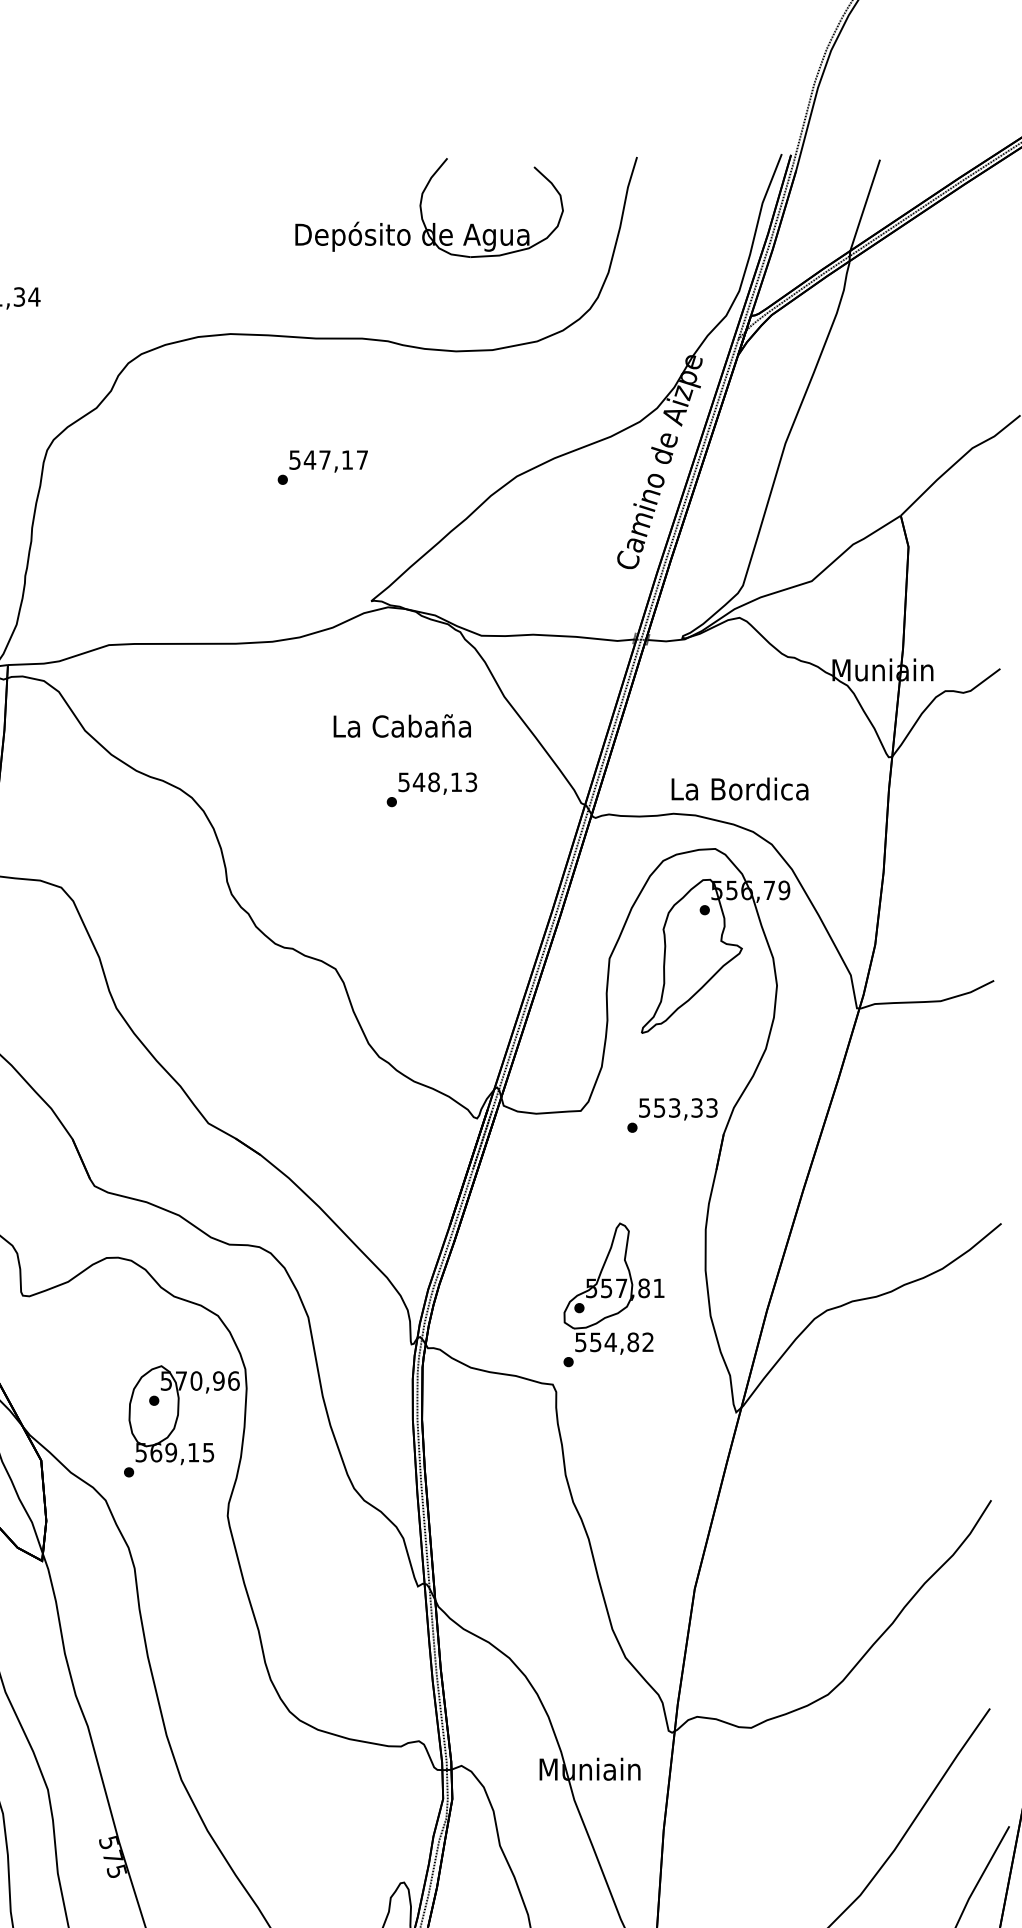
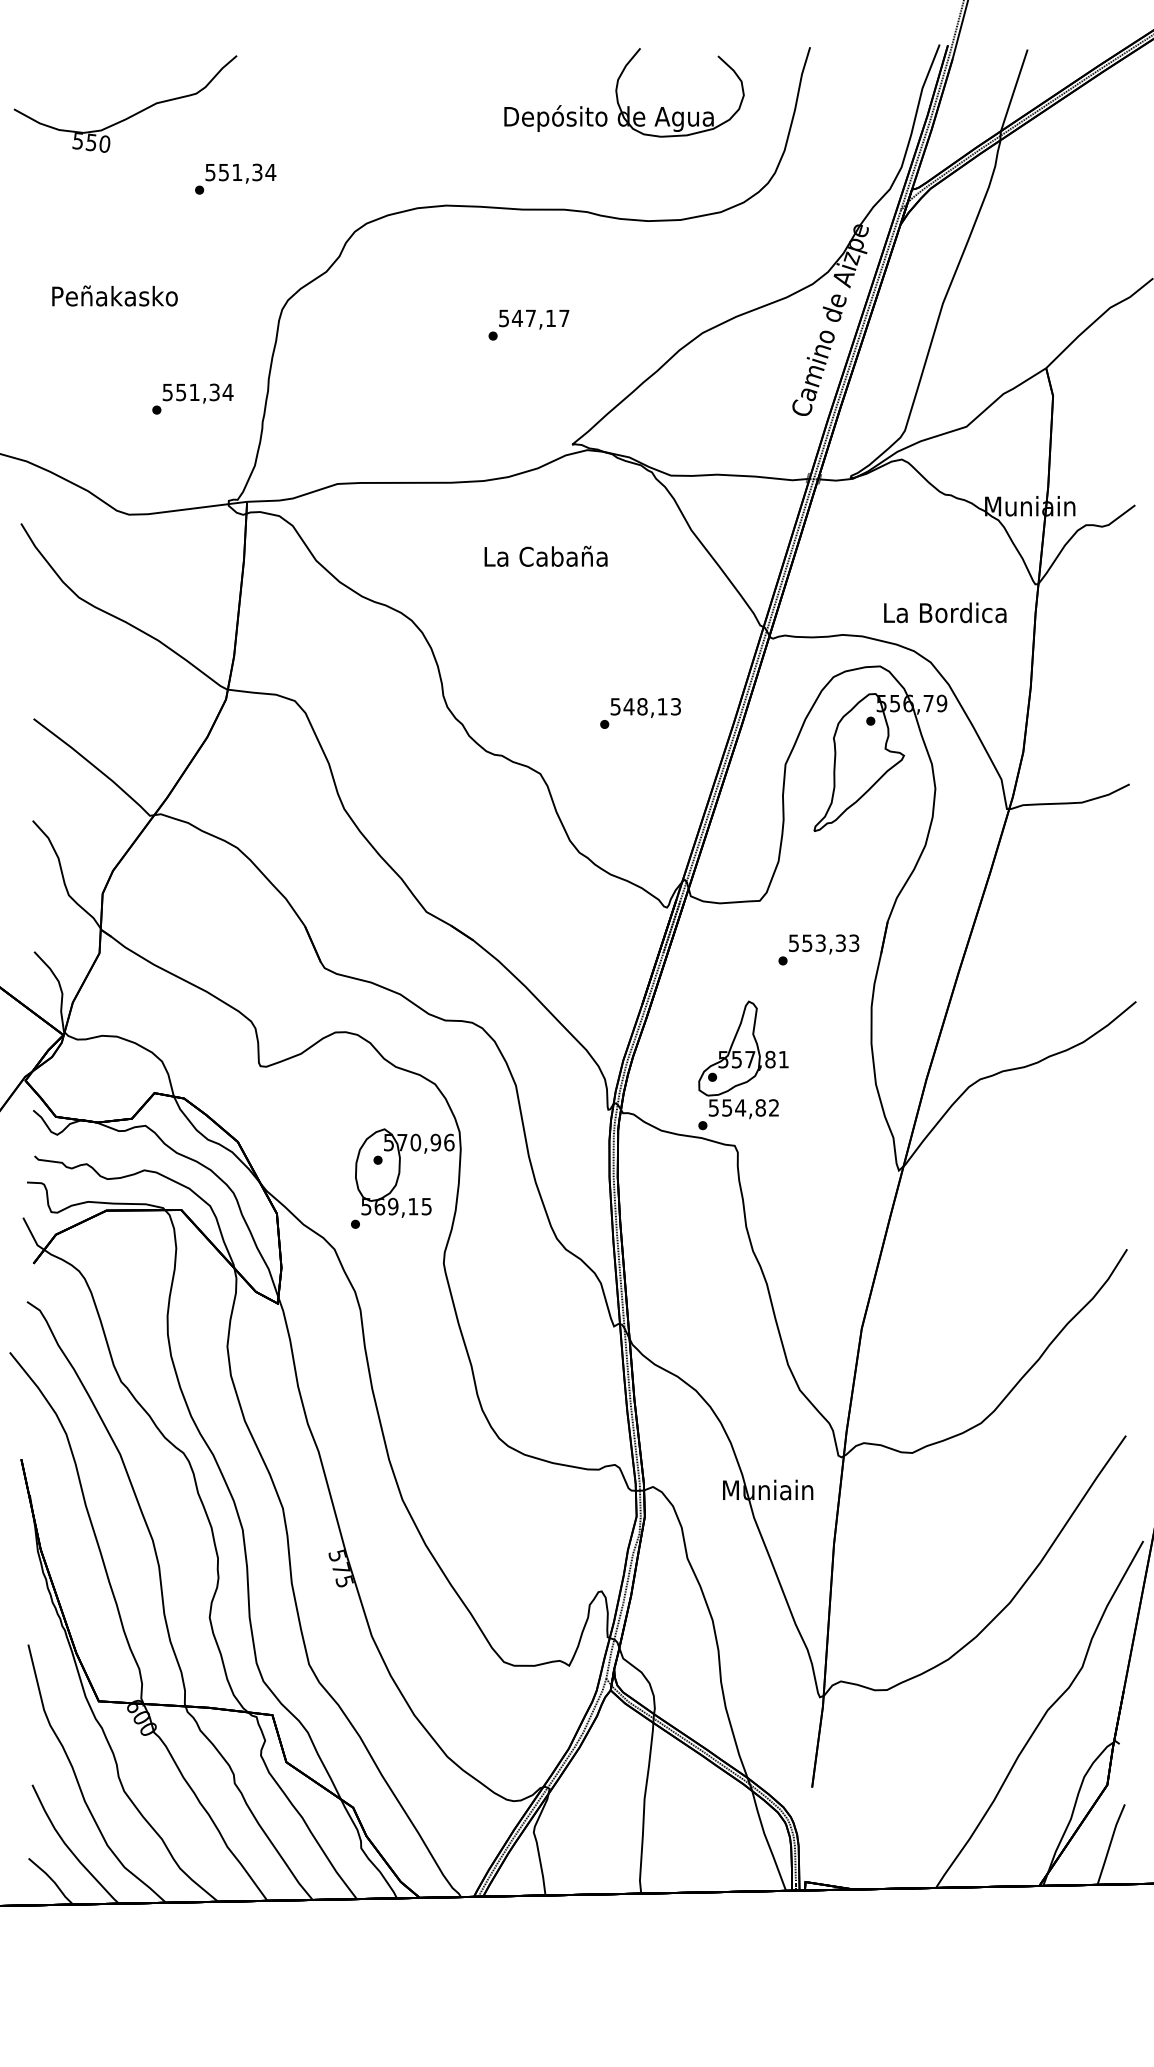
text: (401, 725) -> (545, 555), moved
text: (740, 788) -> (945, 612), moved
text: (431, 789) -> (640, 713), moved
text: (672, 1114) -> (818, 949), moved
part: (613, 1294) -> (743, 1065), moved

